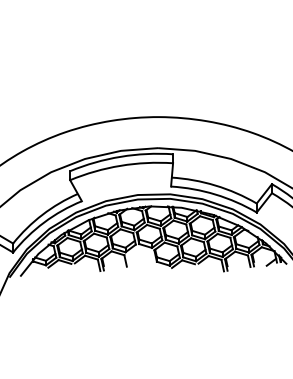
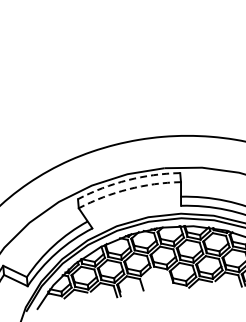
arc: (120, 156) -> (127, 179), solid -> dashed
arc: (120, 165) -> (128, 189), solid -> dashed

